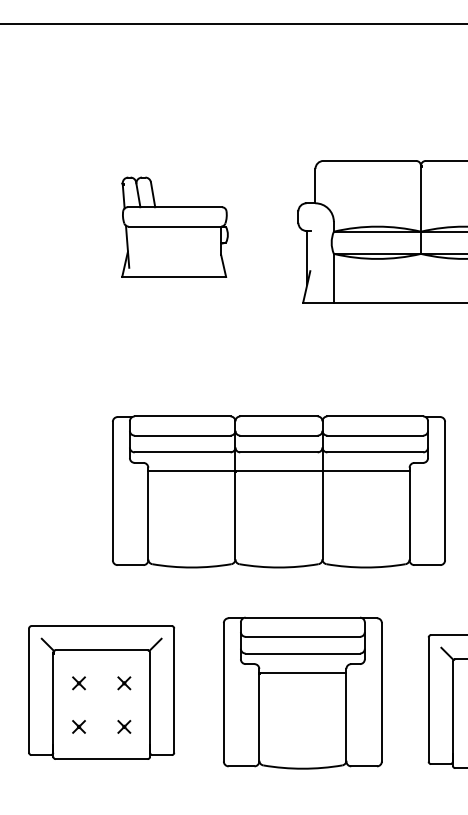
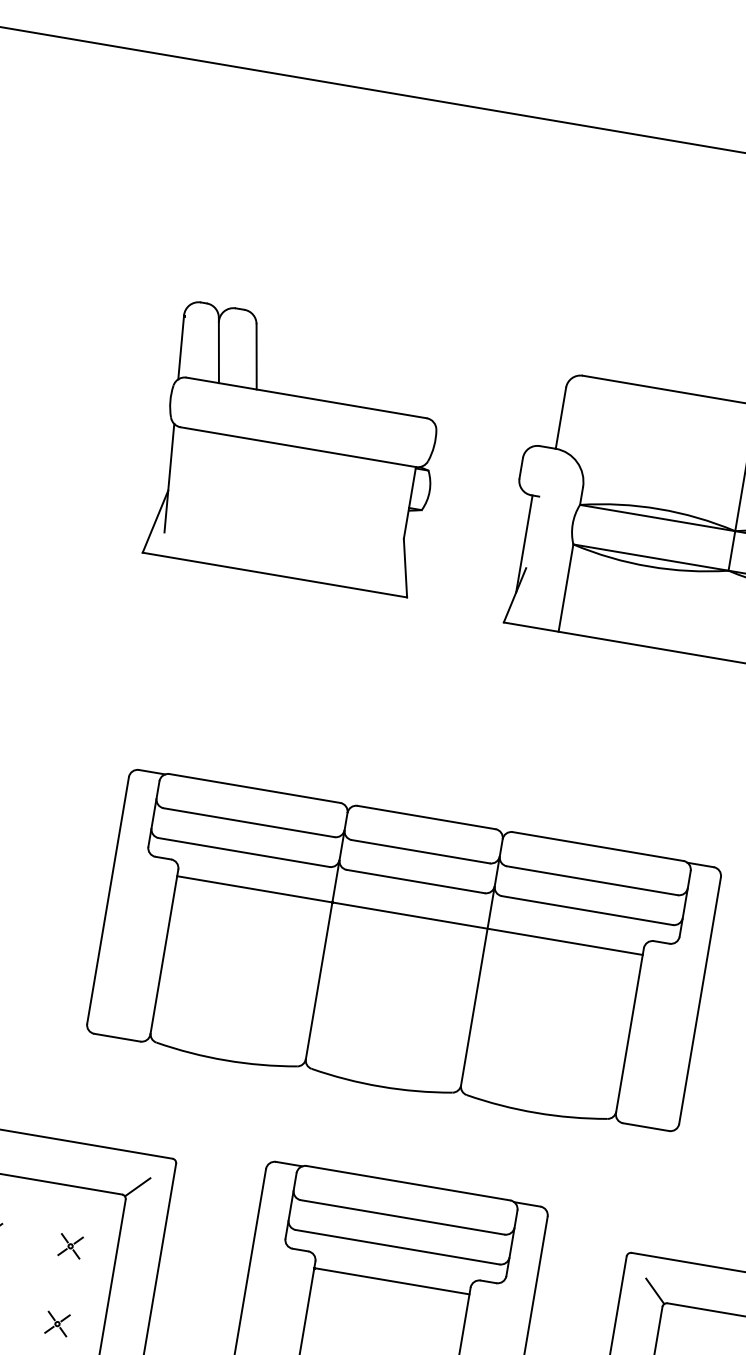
part: (174, 227) -> (297, 449), size x1.43

